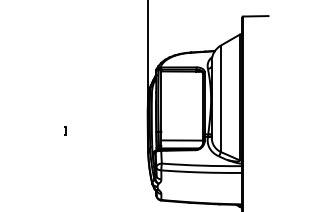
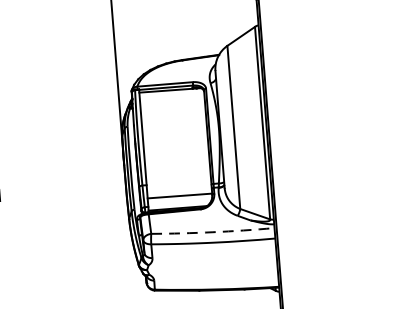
arc: (201, 165) -> (212, 232), solid -> dashed

